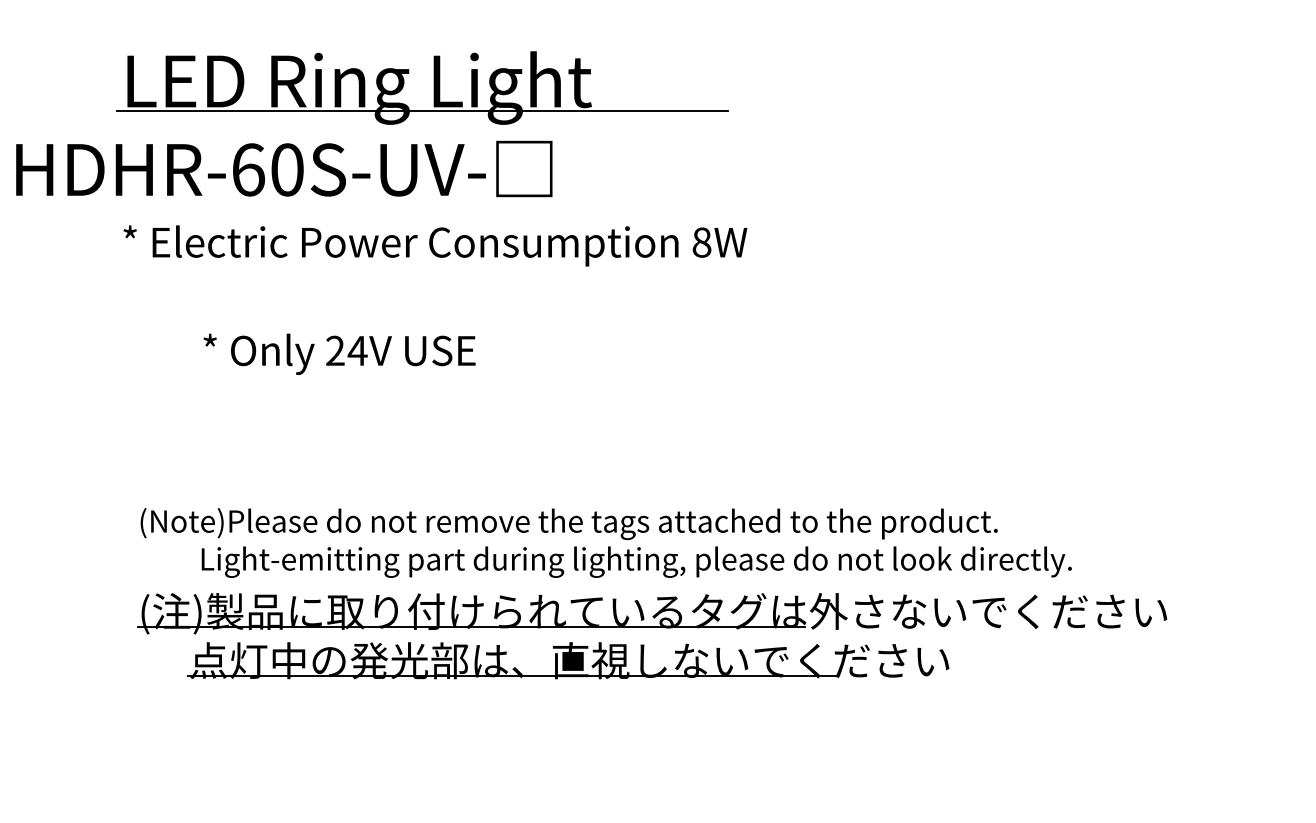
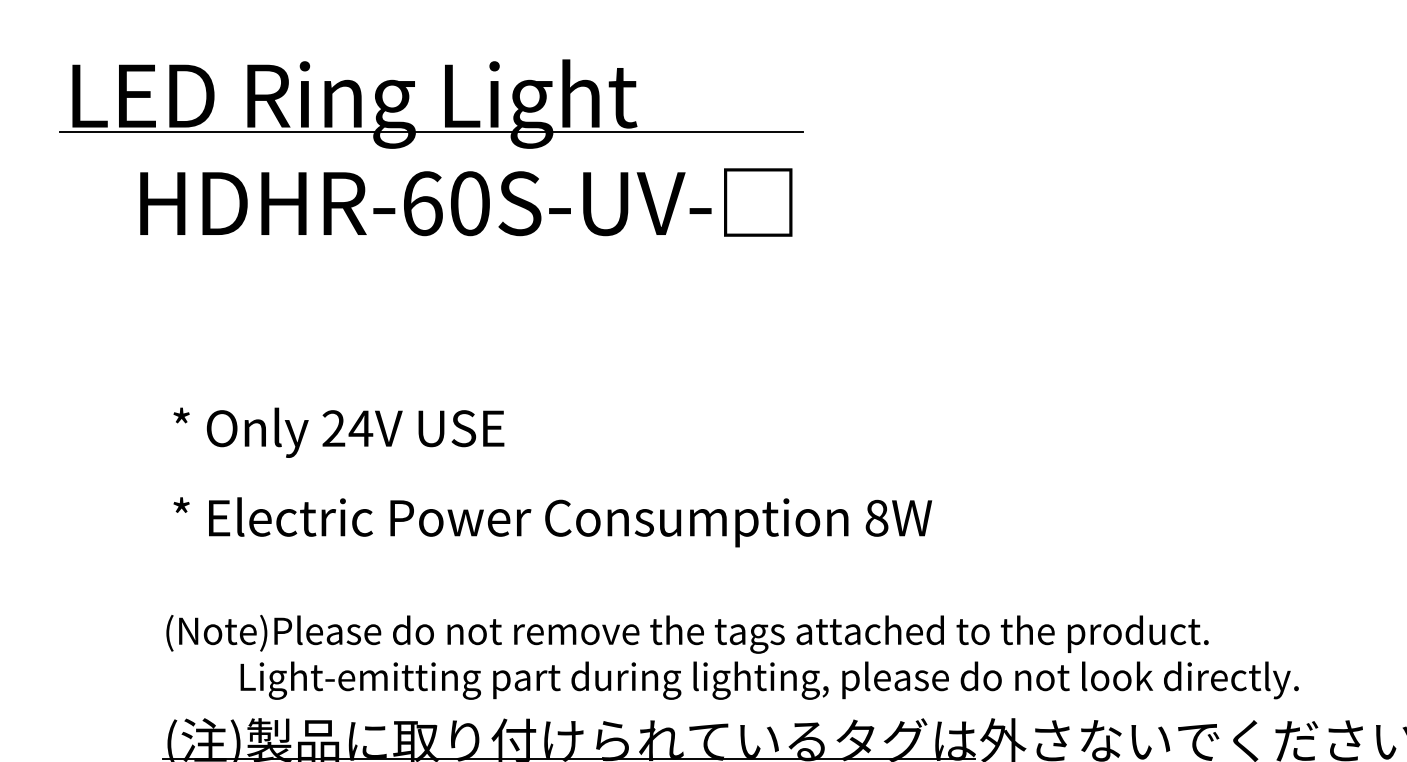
part: (433, 87) -> (444, 103), moved
text: (284, 168) -> (466, 201), moved
text: (435, 245) -> (552, 521), moved
text: (339, 353) -> (338, 431), moved

